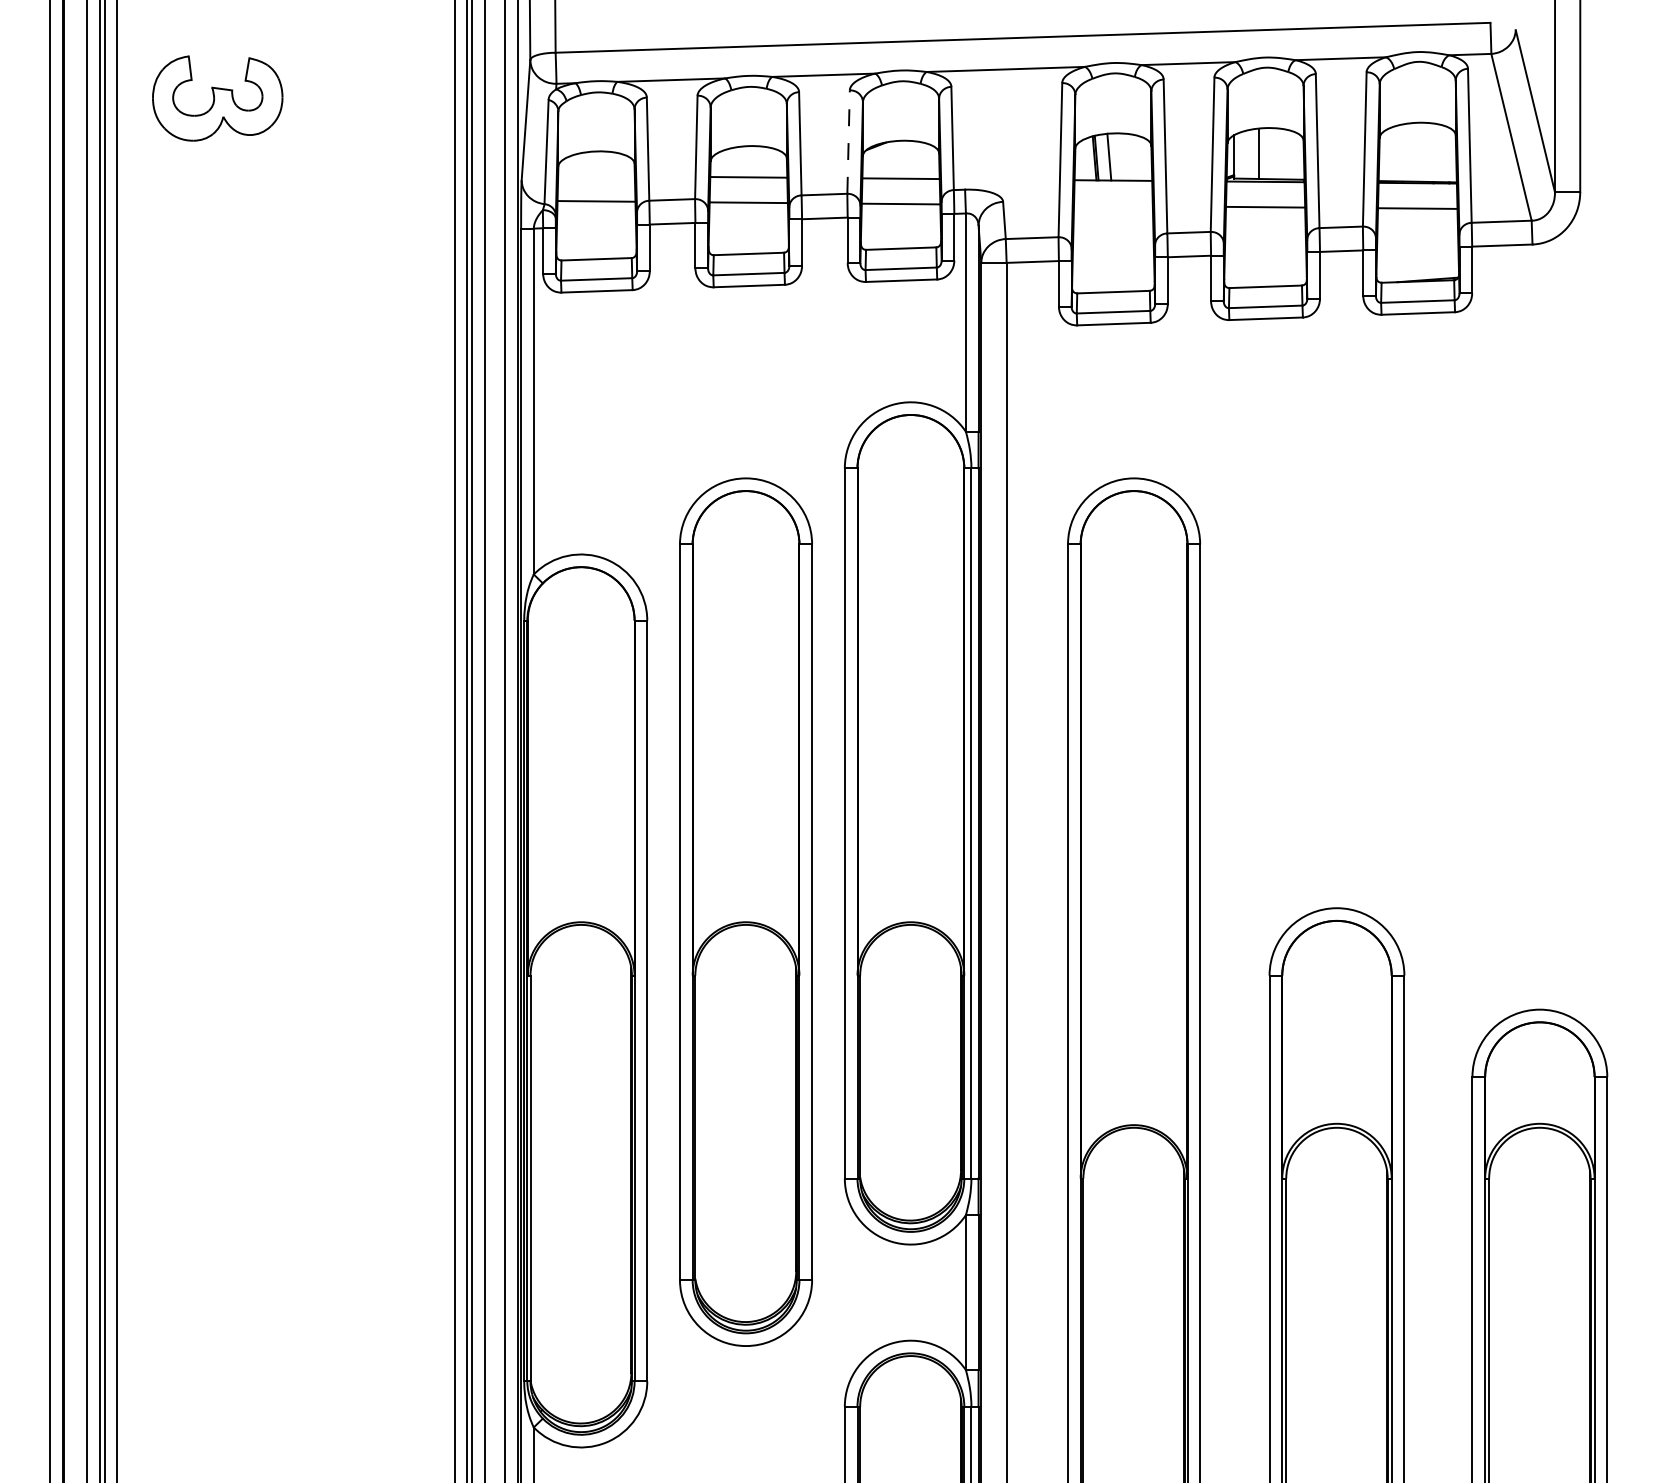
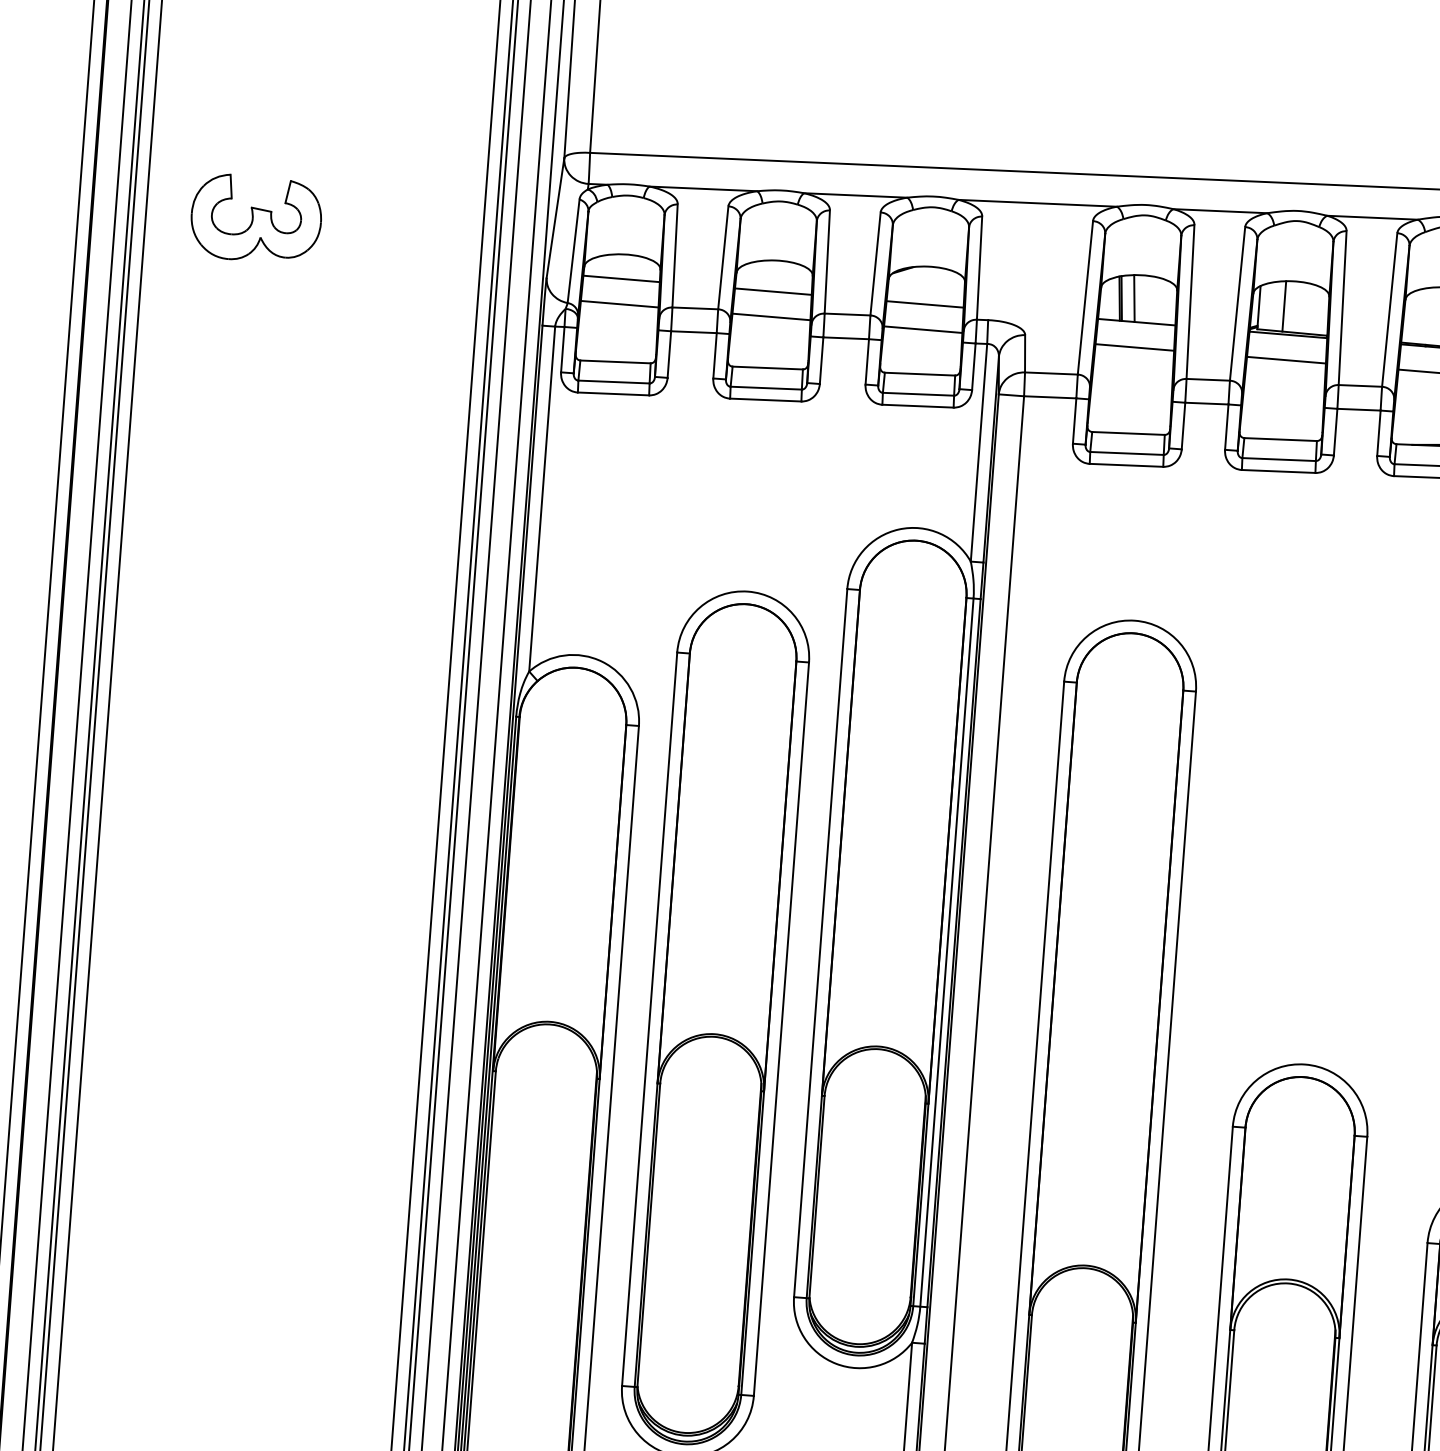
part: (217, 98) -> (256, 218), moved
line: (848, 142) -> (875, 264), dashed -> solid
line: (596, 175) -> (621, 278), added
line: (1113, 205) -> (1134, 347), added

